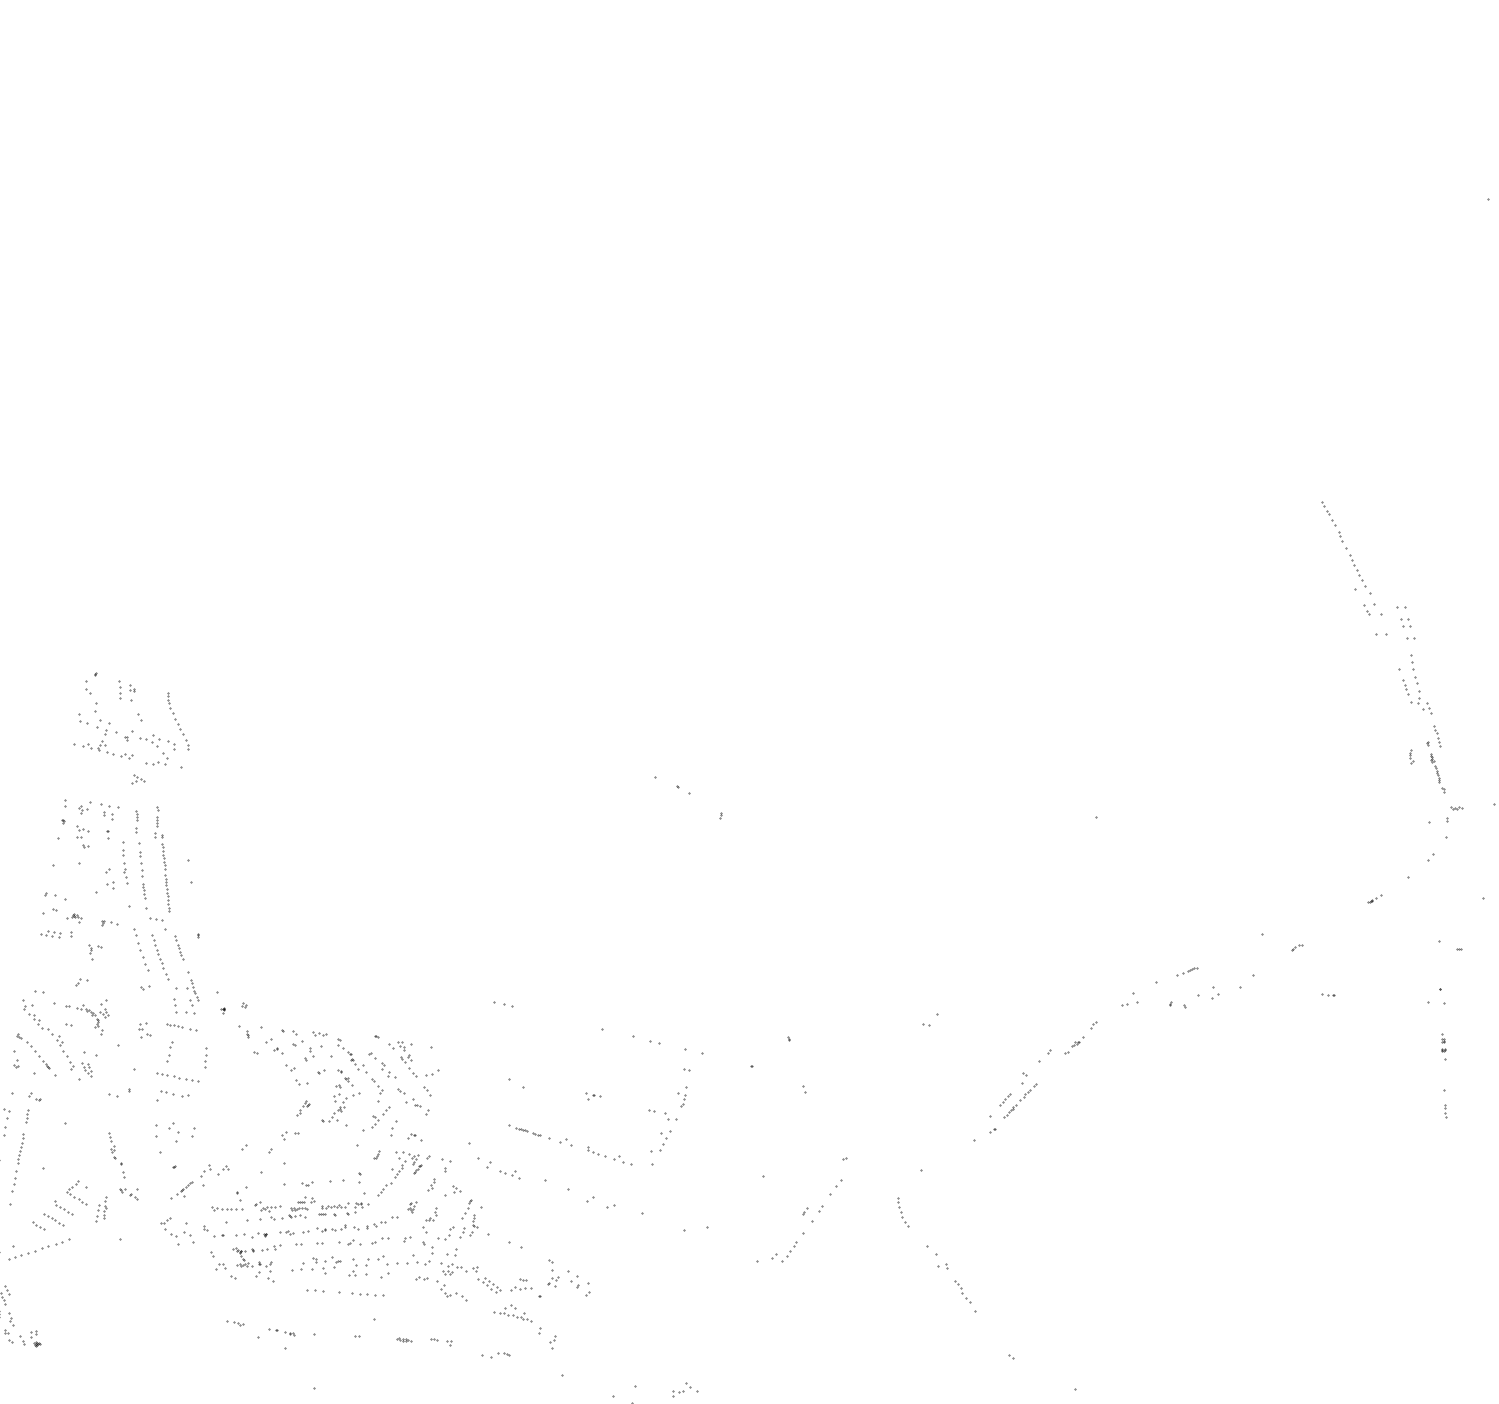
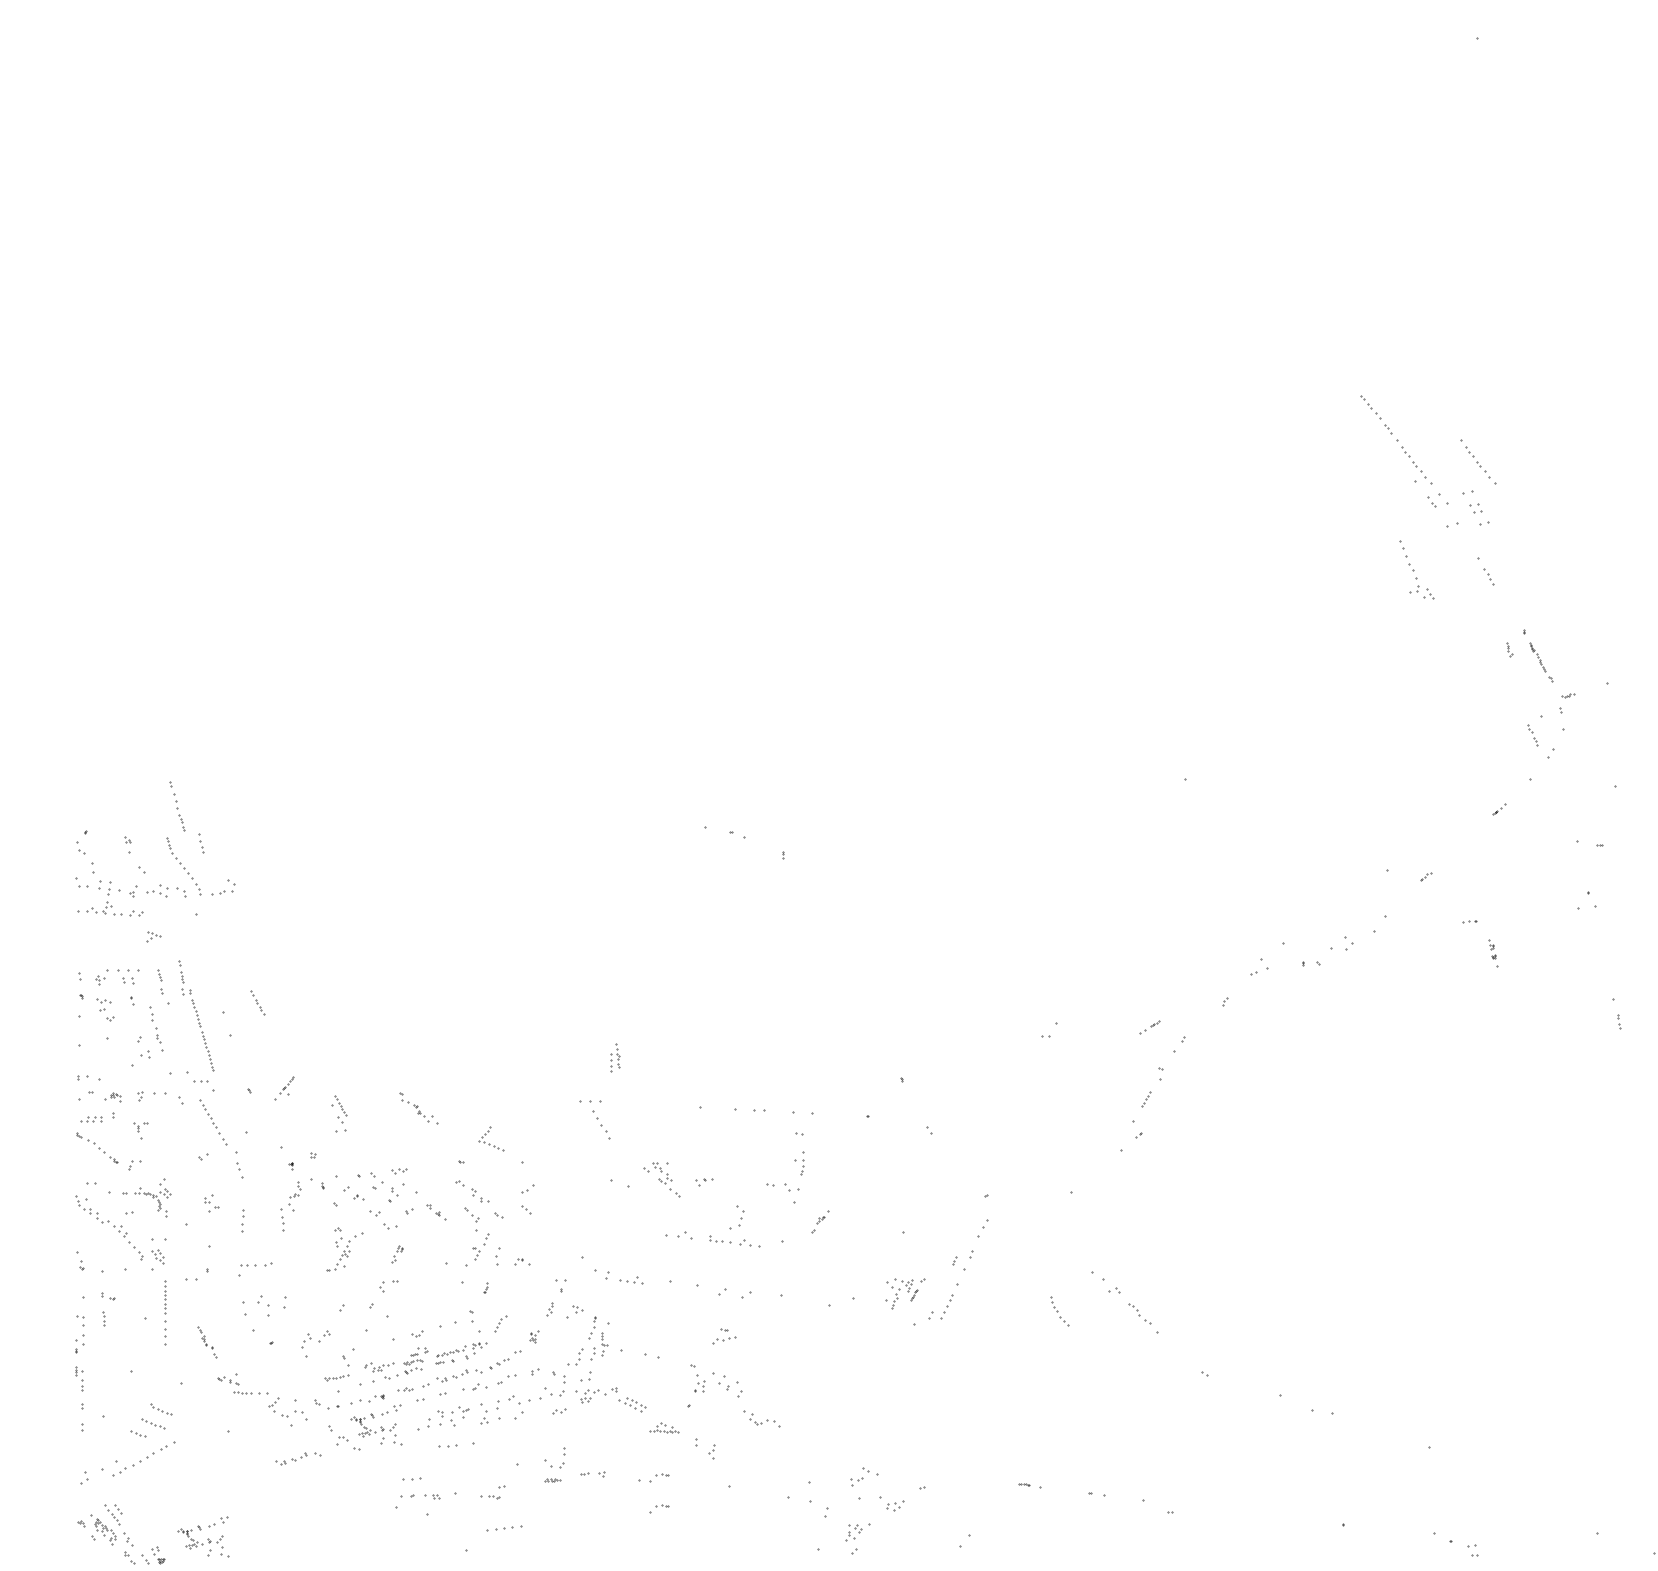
part: (1416, 581) -> (1478, 461), added
part: (1420, 683) -> (1416, 569), moved
part: (120, 689) -> (201, 843), moved
part: (1436, 736) -> (1532, 735), moved
part: (157, 759) -> (223, 887), moved
part: (142, 875) -> (177, 806), moved
part: (108, 923) -> (151, 1096), size x1.6
part: (179, 947) -> (257, 1002), moved
part: (142, 956) -> (601, 1124), moved
part: (1186, 971) -> (1149, 1027), moved
part: (192, 996) -> (339, 1113), moved
part: (181, 1026) -> (250, 1392), moved
part: (1075, 1045) -> (820, 1221), moved
part: (1443, 1047) -> (1493, 953), moved
part: (33, 1050) -> (97, 1147), moved
part: (351, 1055) -> (418, 1108), moved
part: (402, 1058) -> (661, 1179), moved
part: (177, 1077) -> (256, 1246), removed
part: (1019, 1100) -> (1161, 1097), removed
part: (340, 1105) -> (344, 1249), moved
part: (416, 1106) -> (518, 1228), removed
part: (524, 1130) -> (638, 1231), removed
part: (658, 1142) -> (736, 1217), moved
part: (115, 1155) -> (206, 1342), size x0.7
part: (17, 1162) -> (165, 1312), moved
part: (410, 1166) -> (905, 1293), moved
part: (181, 1190) -> (284, 1088), moved
part: (77, 1192) -> (491, 1138), moved
part: (102, 1208) -> (615, 1057), moved
part: (226, 1209) -> (336, 1377), size x0.7
part: (902, 1212) -> (1059, 1311), moved
part: (429, 1220) -> (294, 1196), moved
part: (178, 1275) -> (298, 1458), added
part: (521, 1285) -> (724, 1336), moved
part: (451, 1291) -> (761, 1418), moved
part: (367, 1294) -> (504, 1528), moved
part: (514, 1311) -> (664, 1427), size x0.7
part: (277, 1313) -> (411, 1478), added
part: (401, 1320) -> (546, 1460), added
part: (234, 1323) -> (490, 1497), moved
part: (79, 1329) -> (203, 1536), added
part: (281, 1332) -> (420, 1497), size x1.4
part: (495, 1383) -> (659, 1508), added

